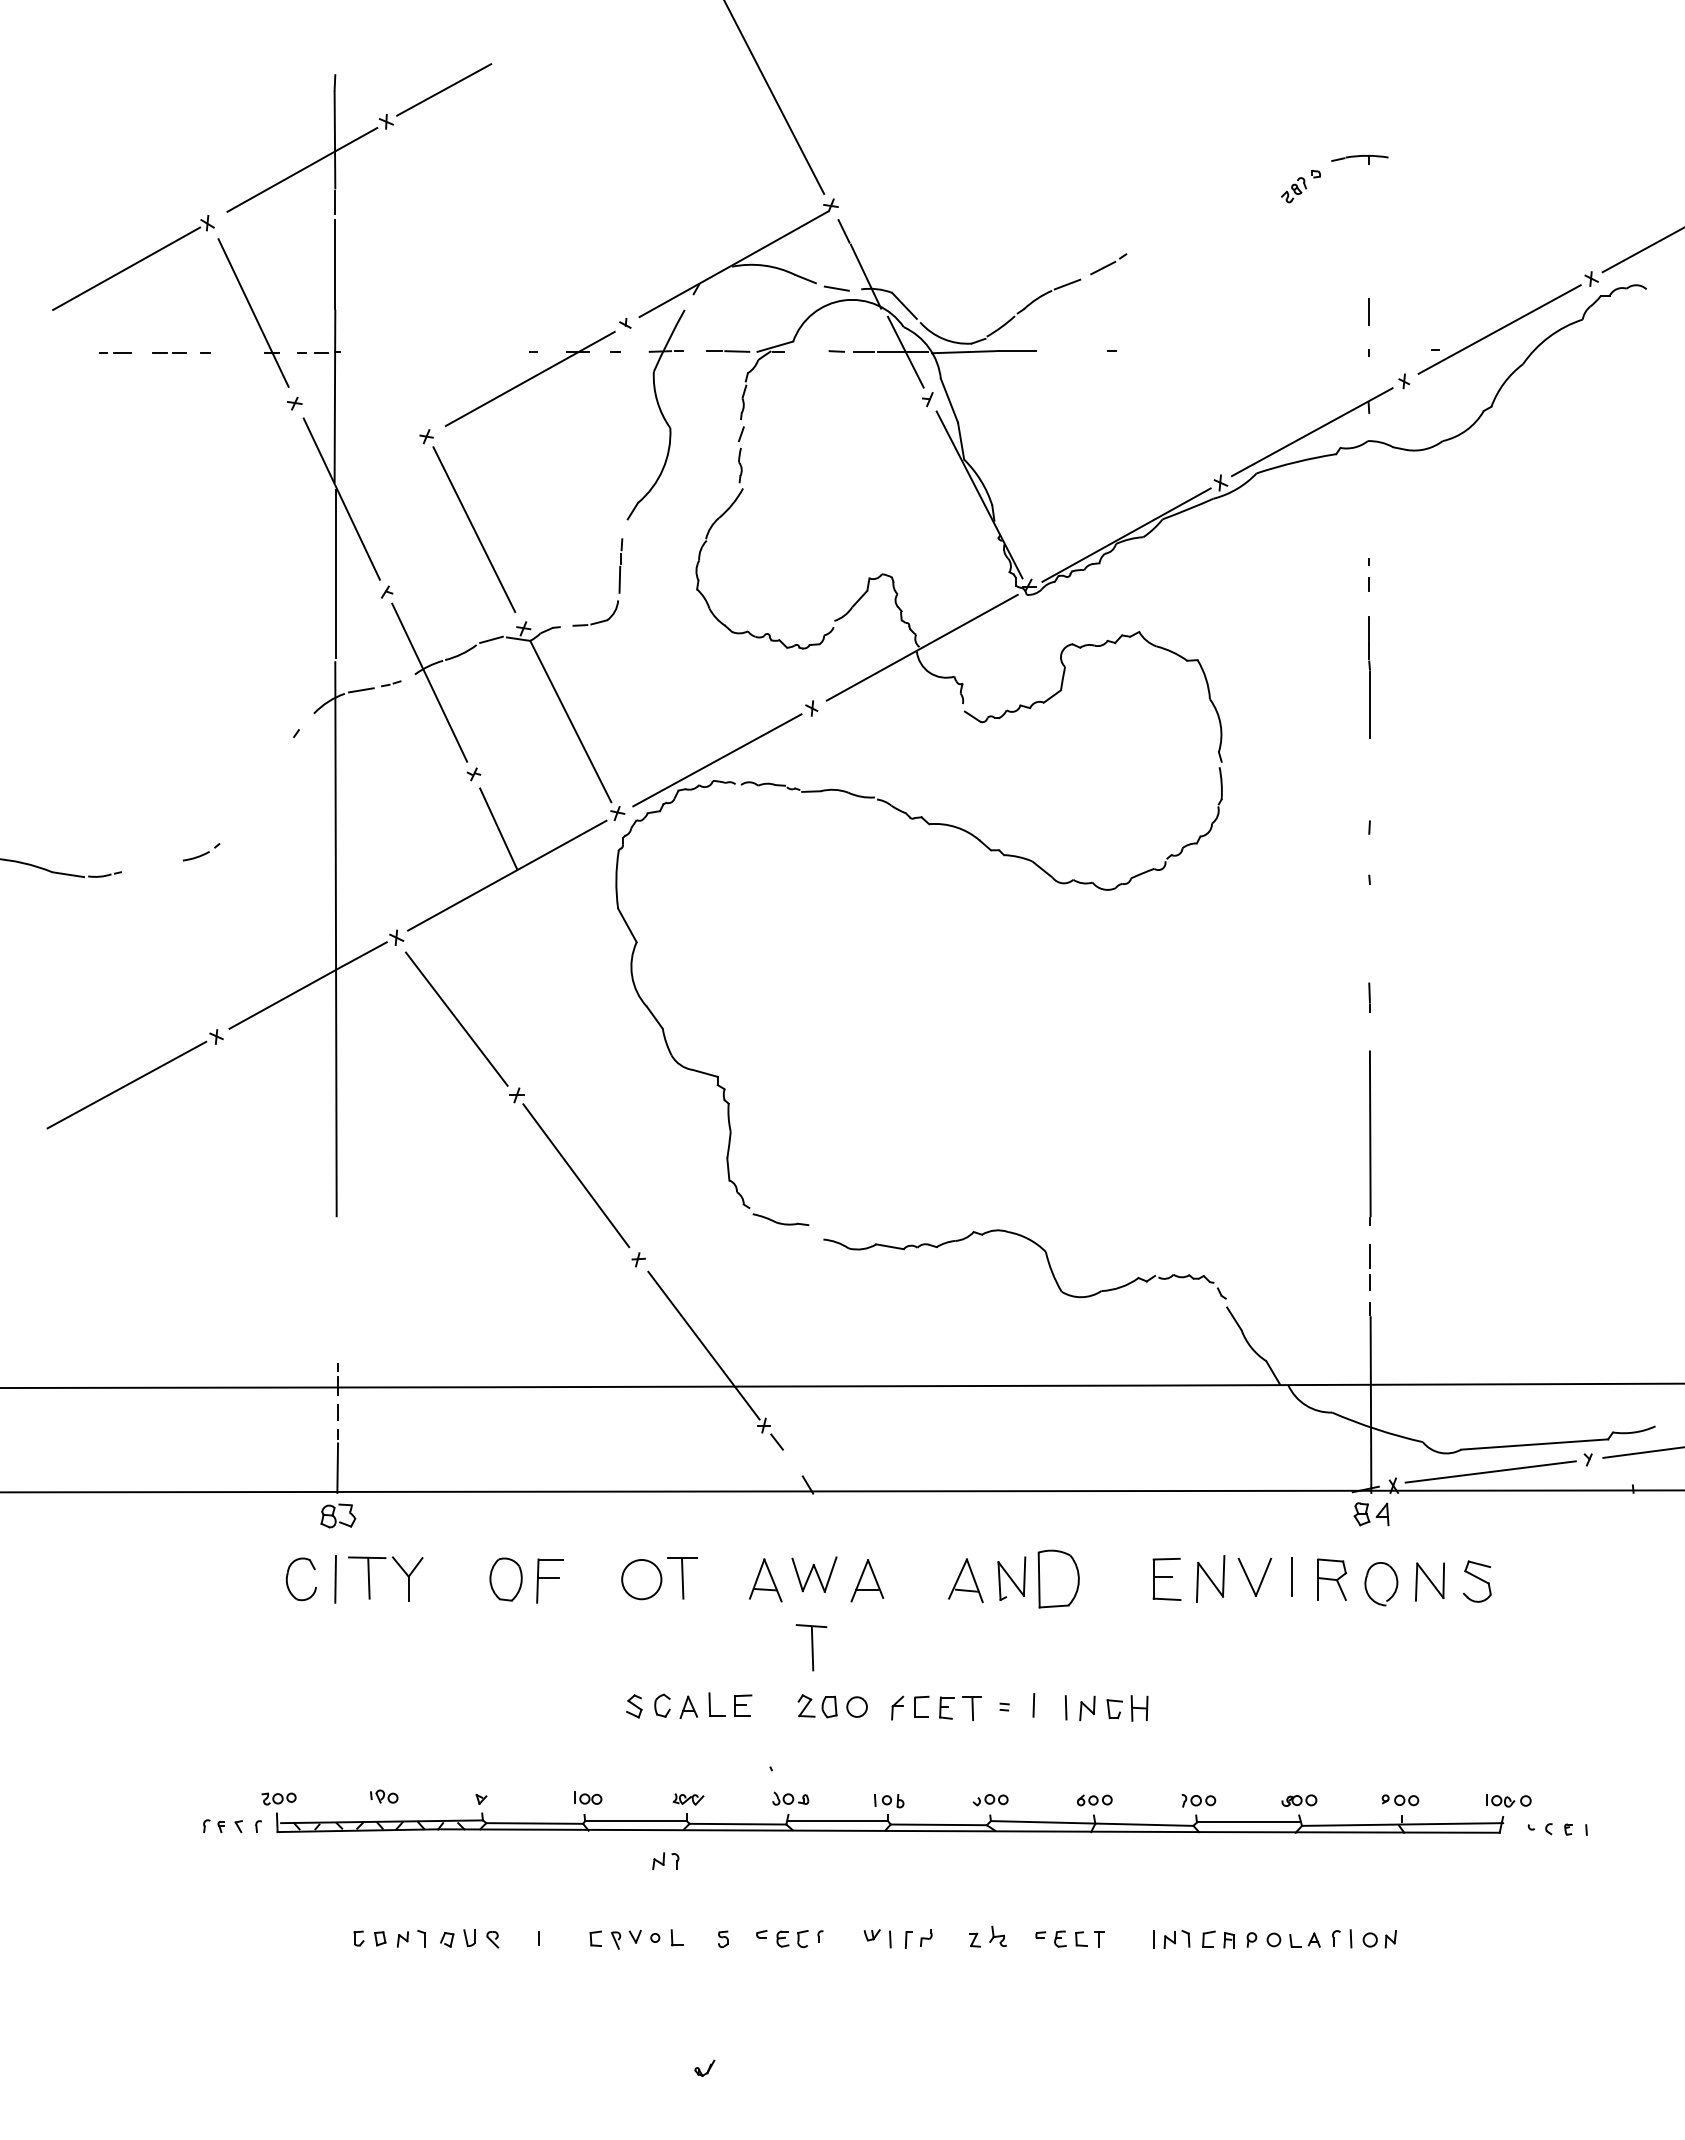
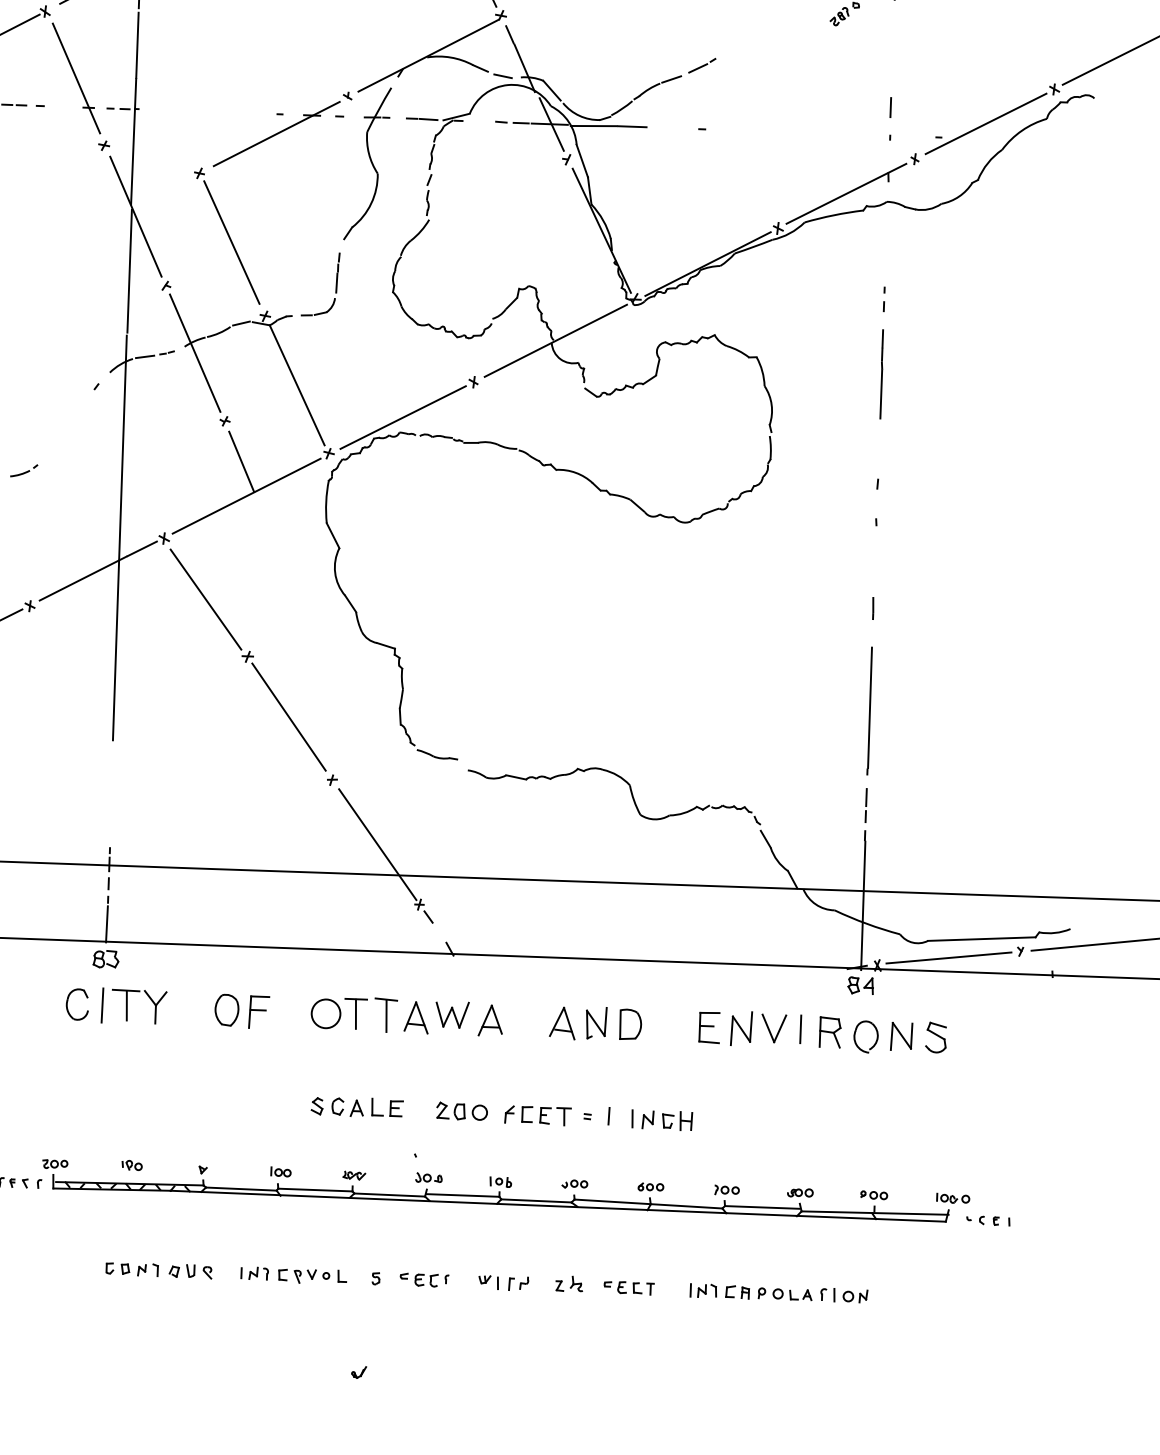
part: (1058, 1578) -> (630, 1024), size x0.71
part: (811, 1647) -> (385, 1015), moved
part: (665, 1860) -> (258, 1273), moved

